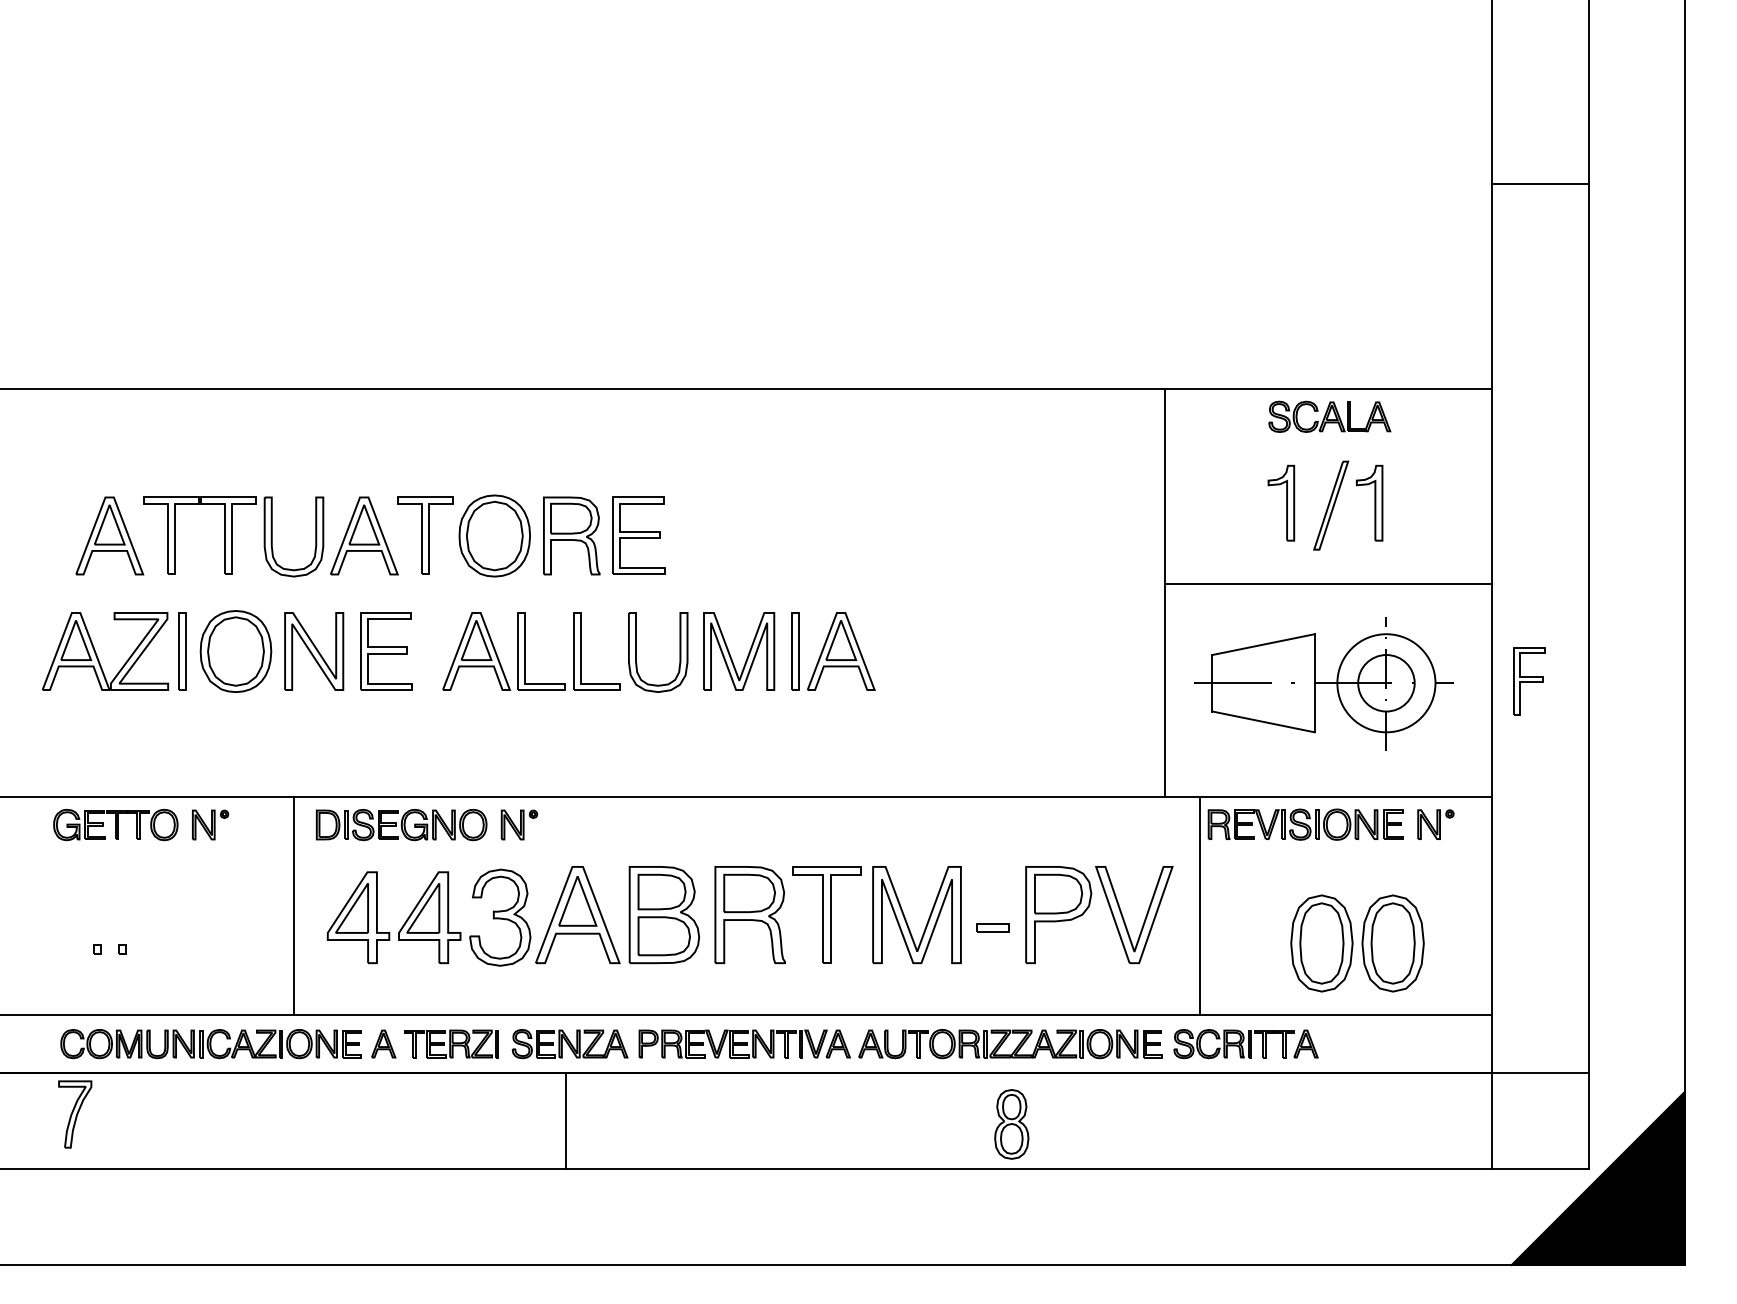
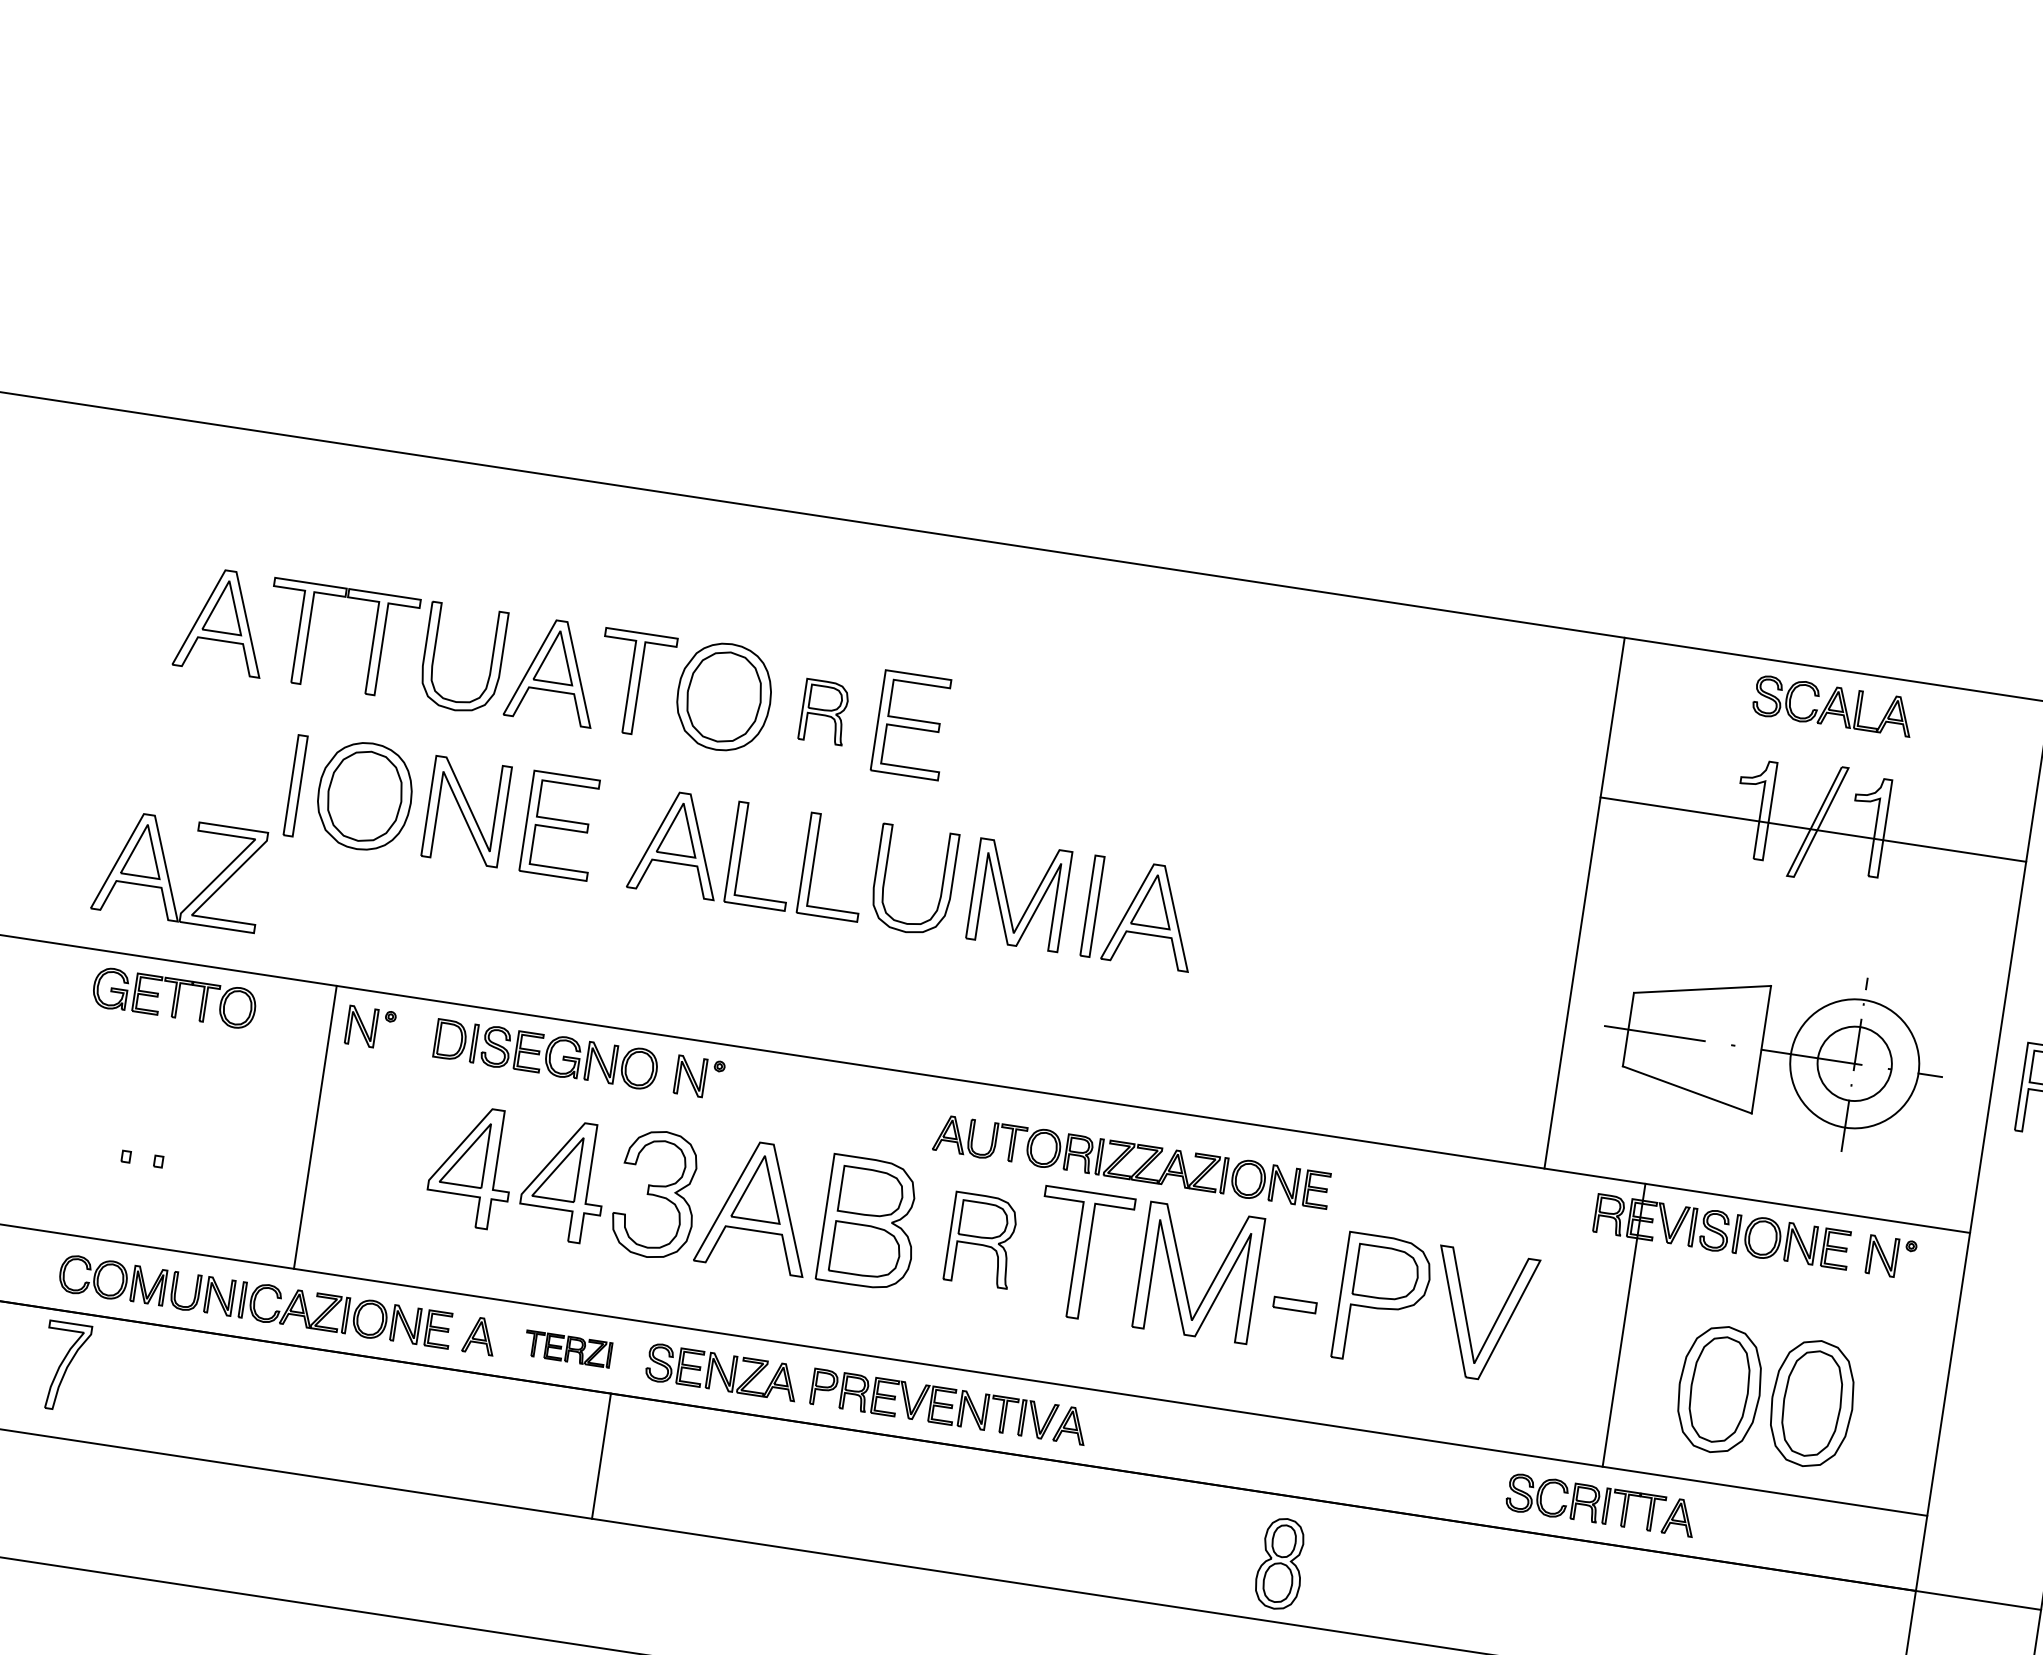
part: (571, 535) -> (824, 711), size x0.6
line: (1328, 583) -> (1813, 829), moved
part: (97, 654) -> (169, 873), moved
part: (210, 824) -> (370, 1027), moved
line: (294, 905) -> (315, 1126), moved
line: (1199, 905) -> (1623, 1324), moved
part: (749, 915) -> (980, 1240), size x0.7
part: (451, 1043) -> (568, 1348), size x0.7
part: (1010, 1044) -> (1132, 1162), moved
line: (565, 1120) -> (601, 1455), moved

